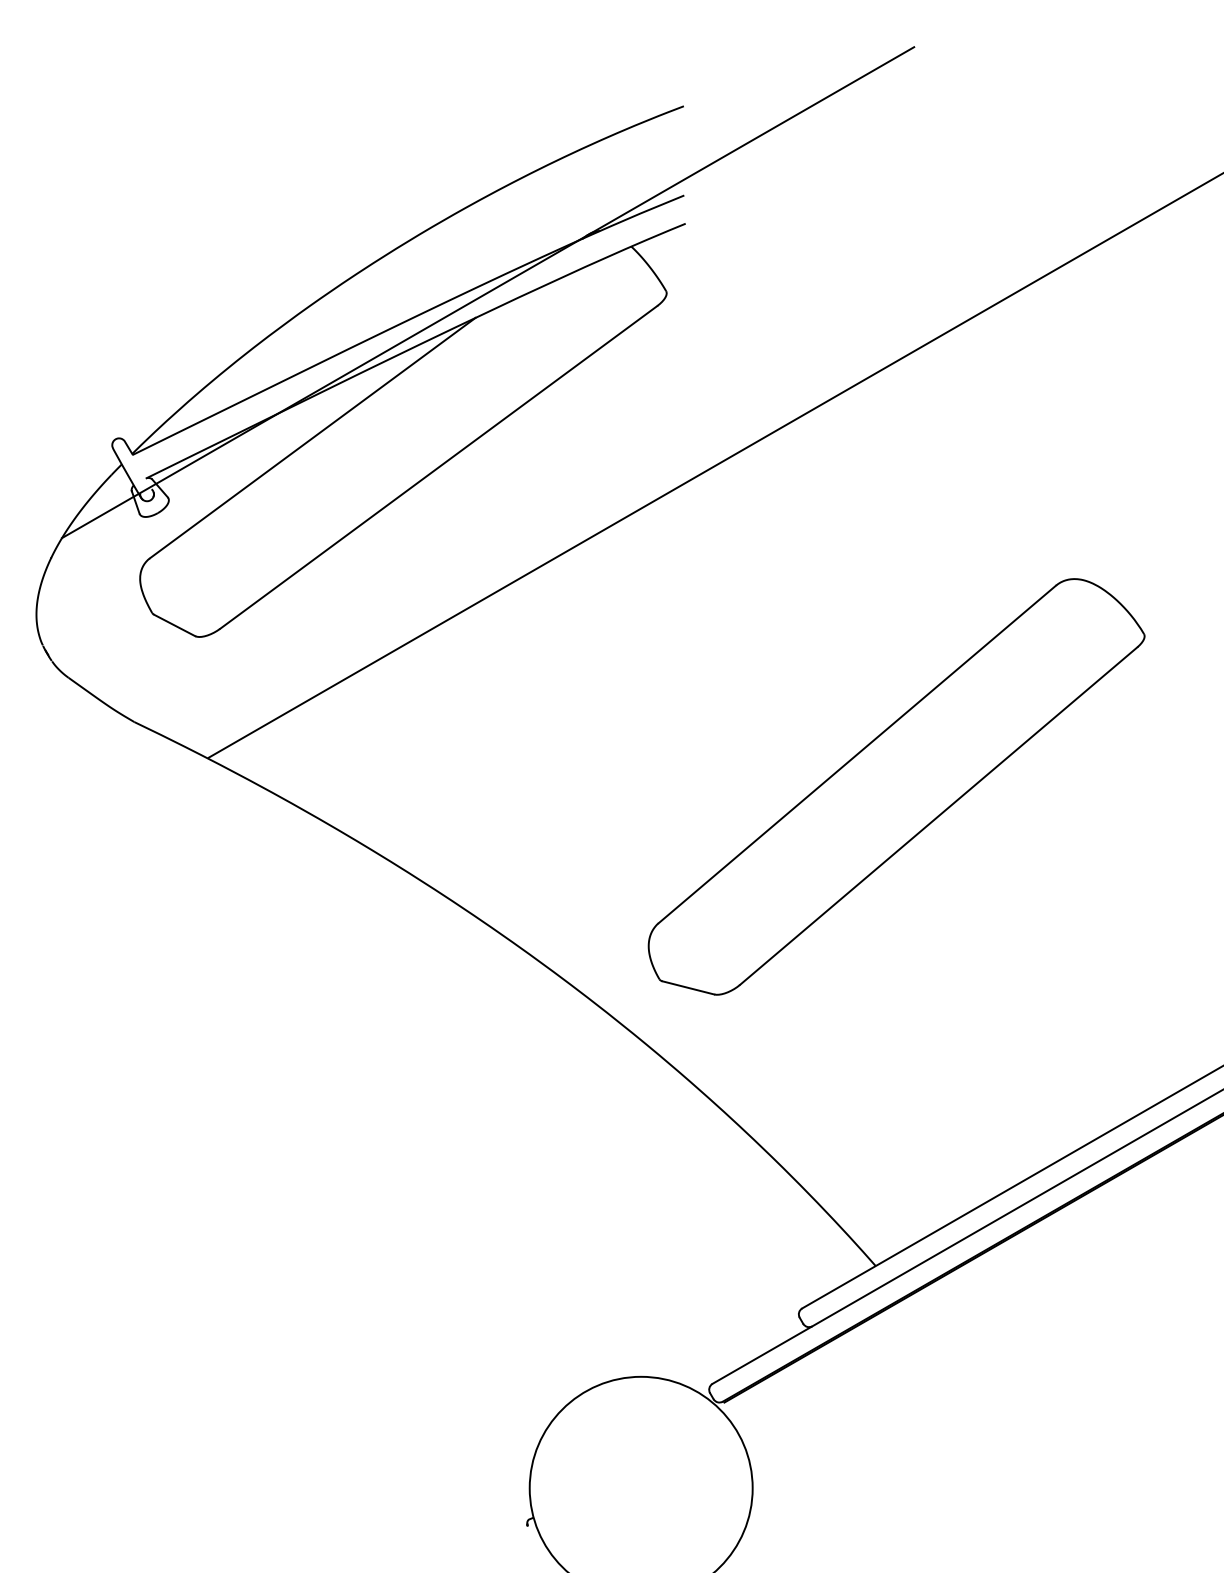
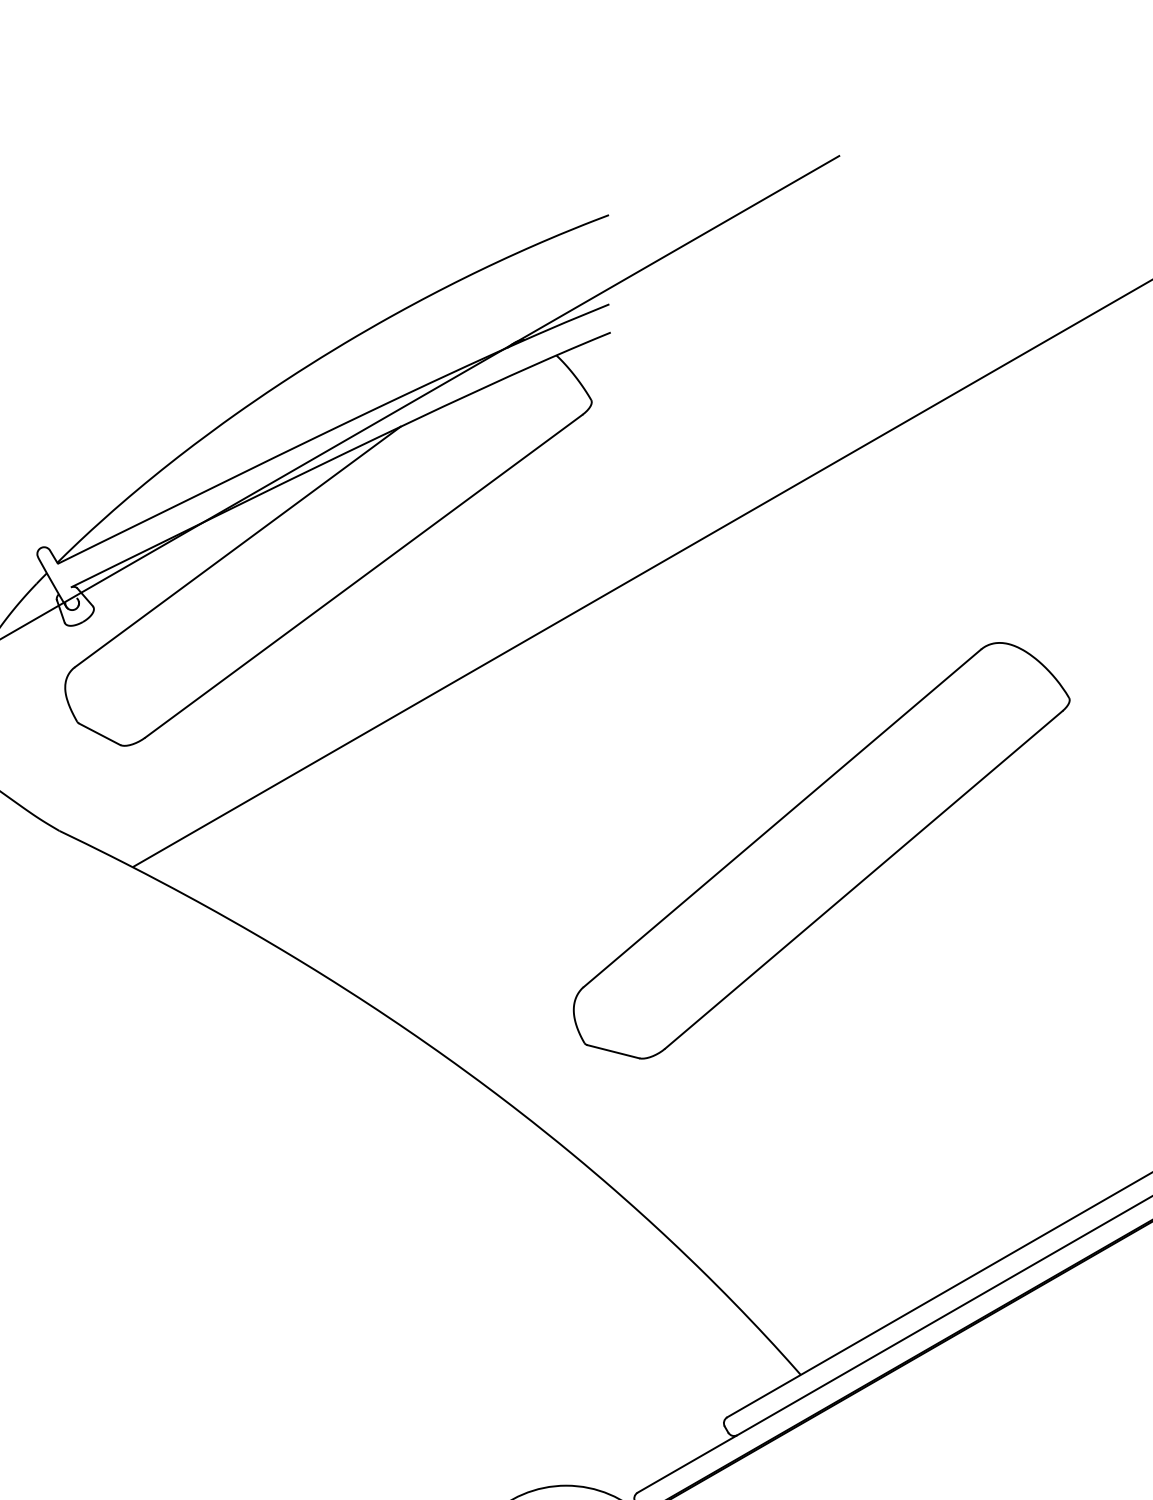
part: (896, 786) -> (821, 850), moved

